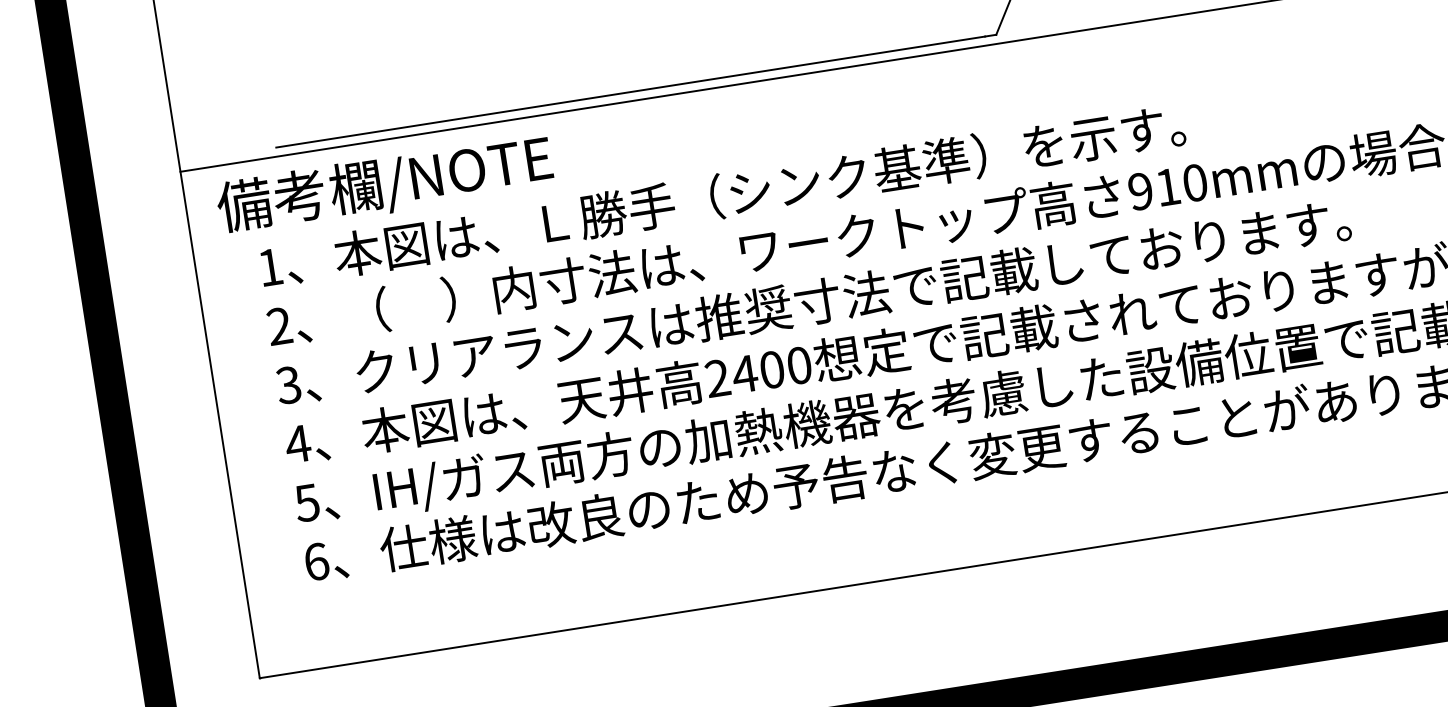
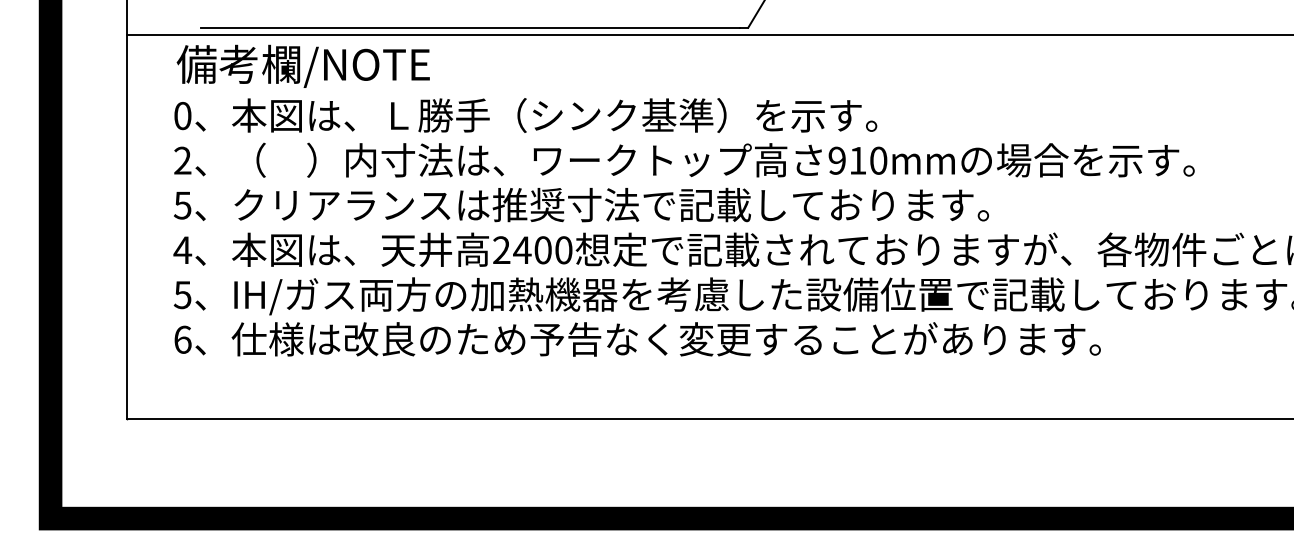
text: (383, 184) -> (302, 65), moved
text: (270, 268) -> (182, 116), 1 -> 0
text: (288, 385) -> (182, 205), 3 -> 5

